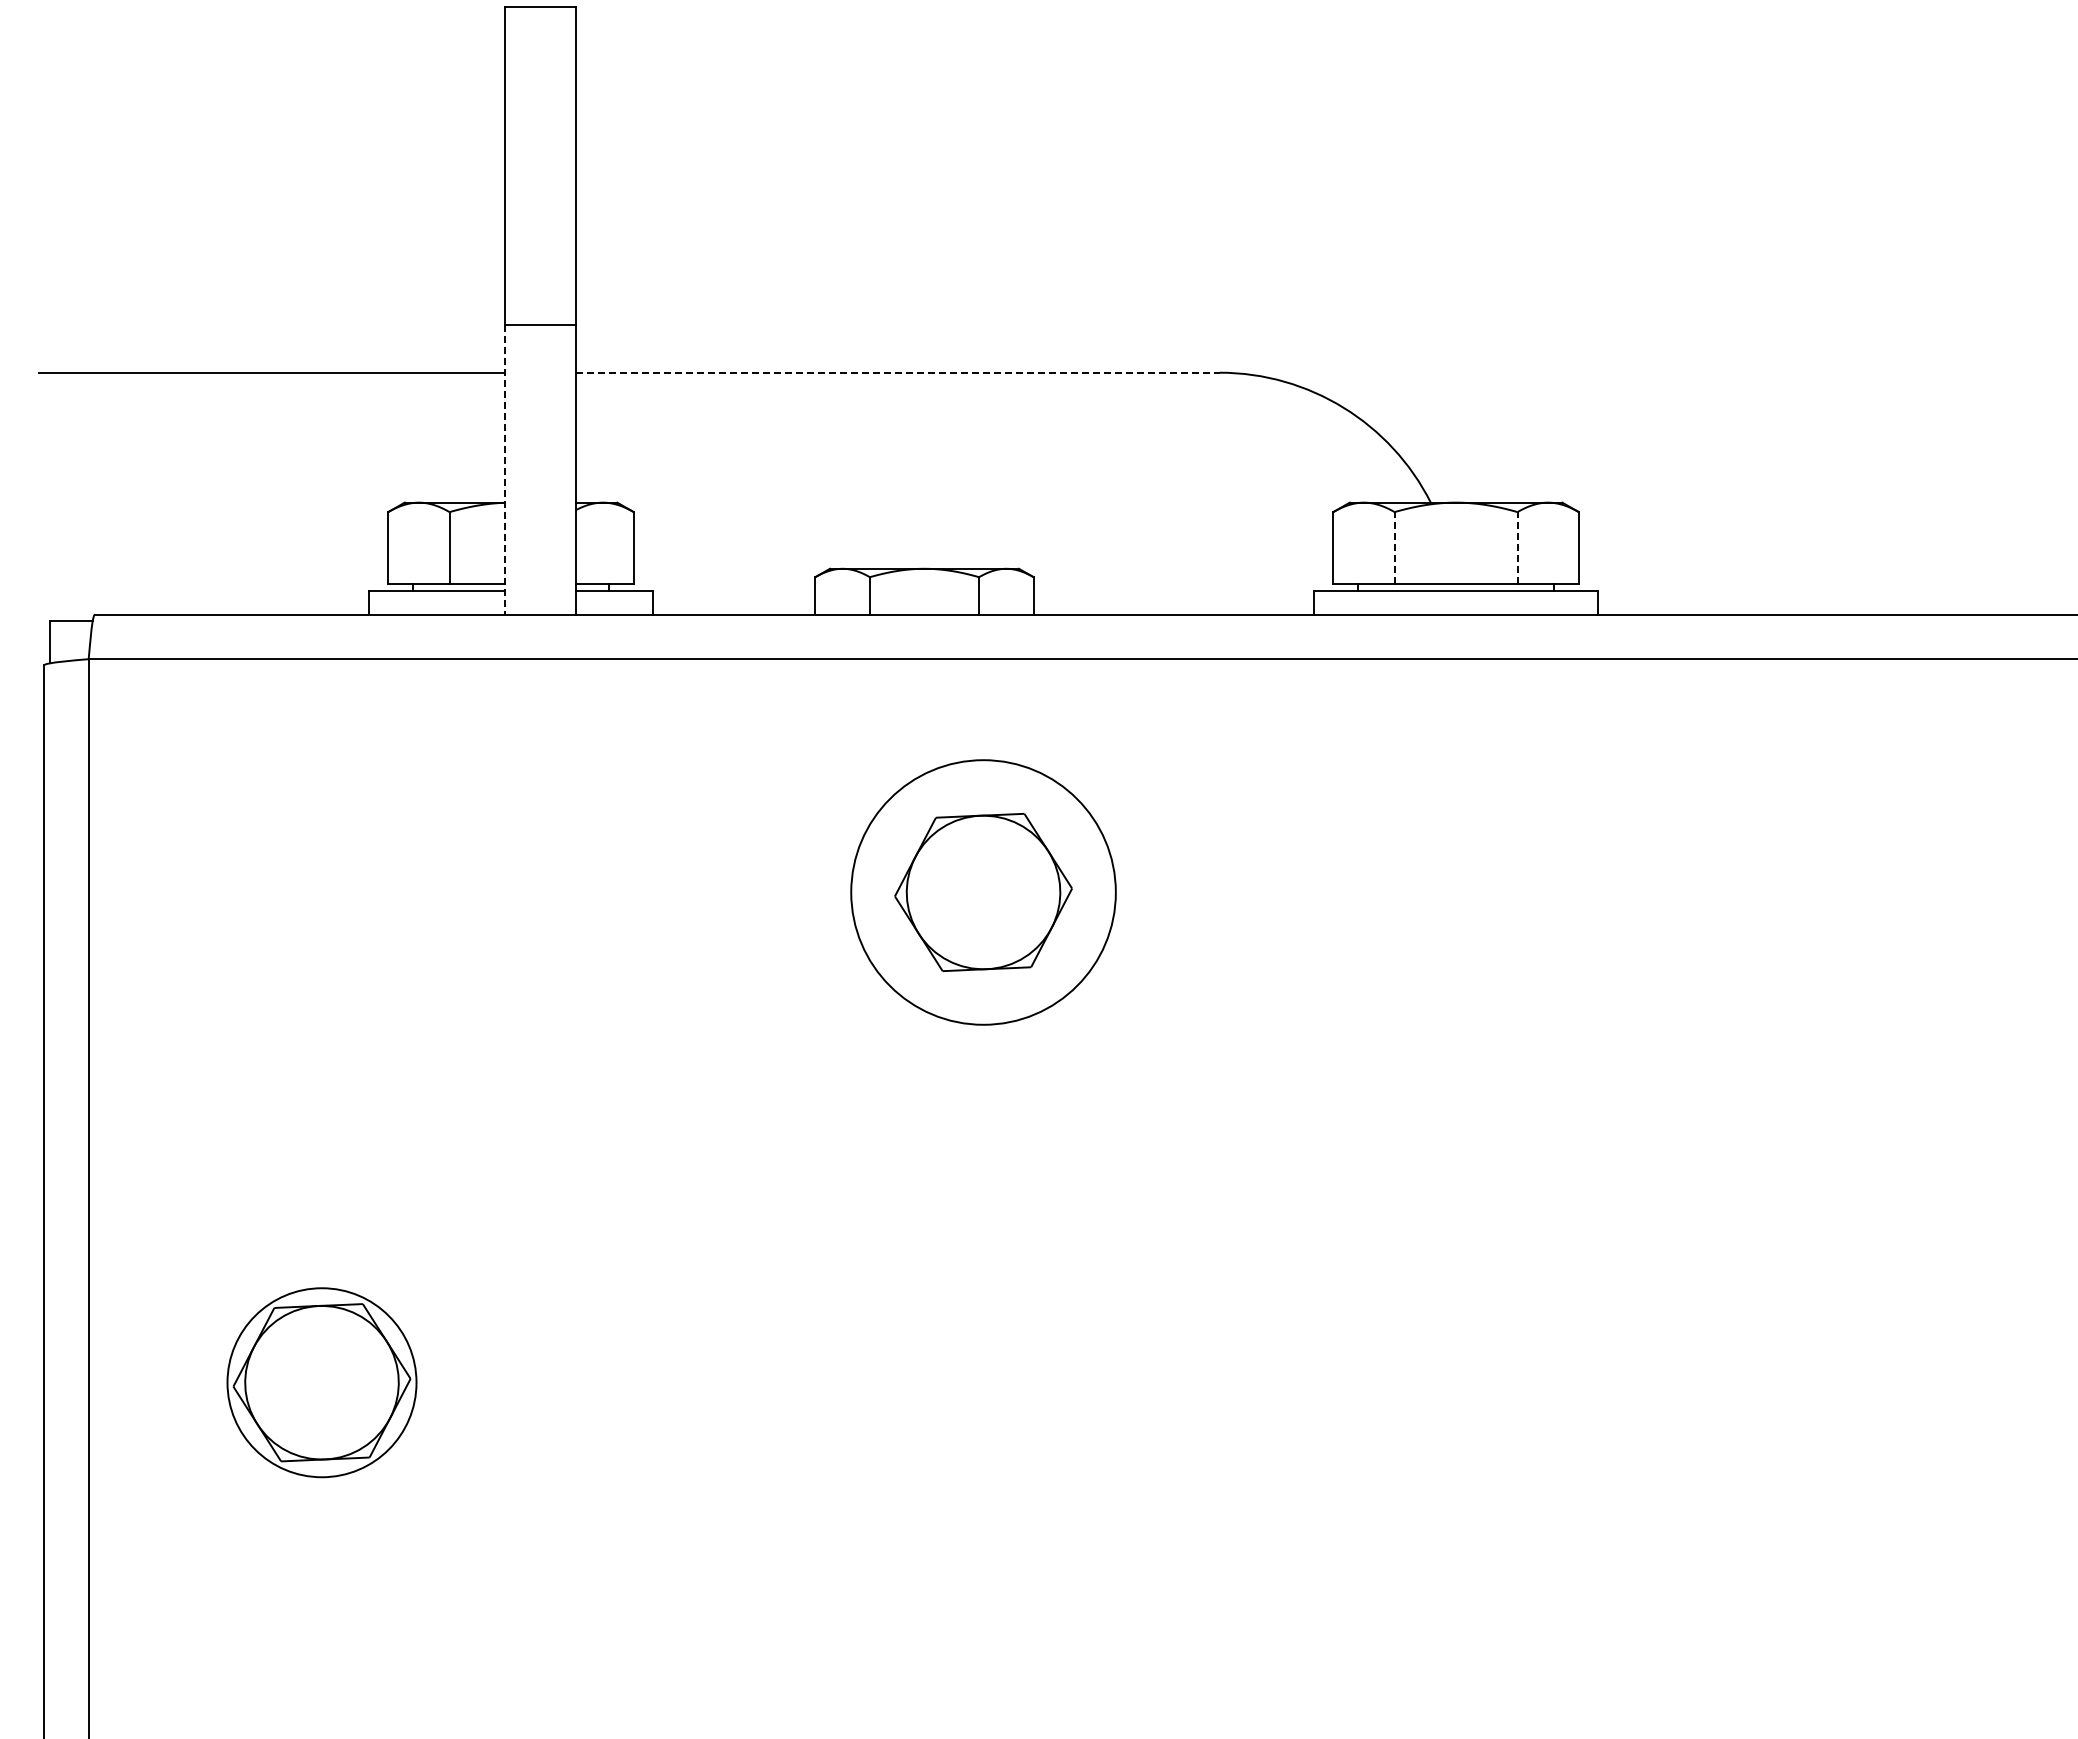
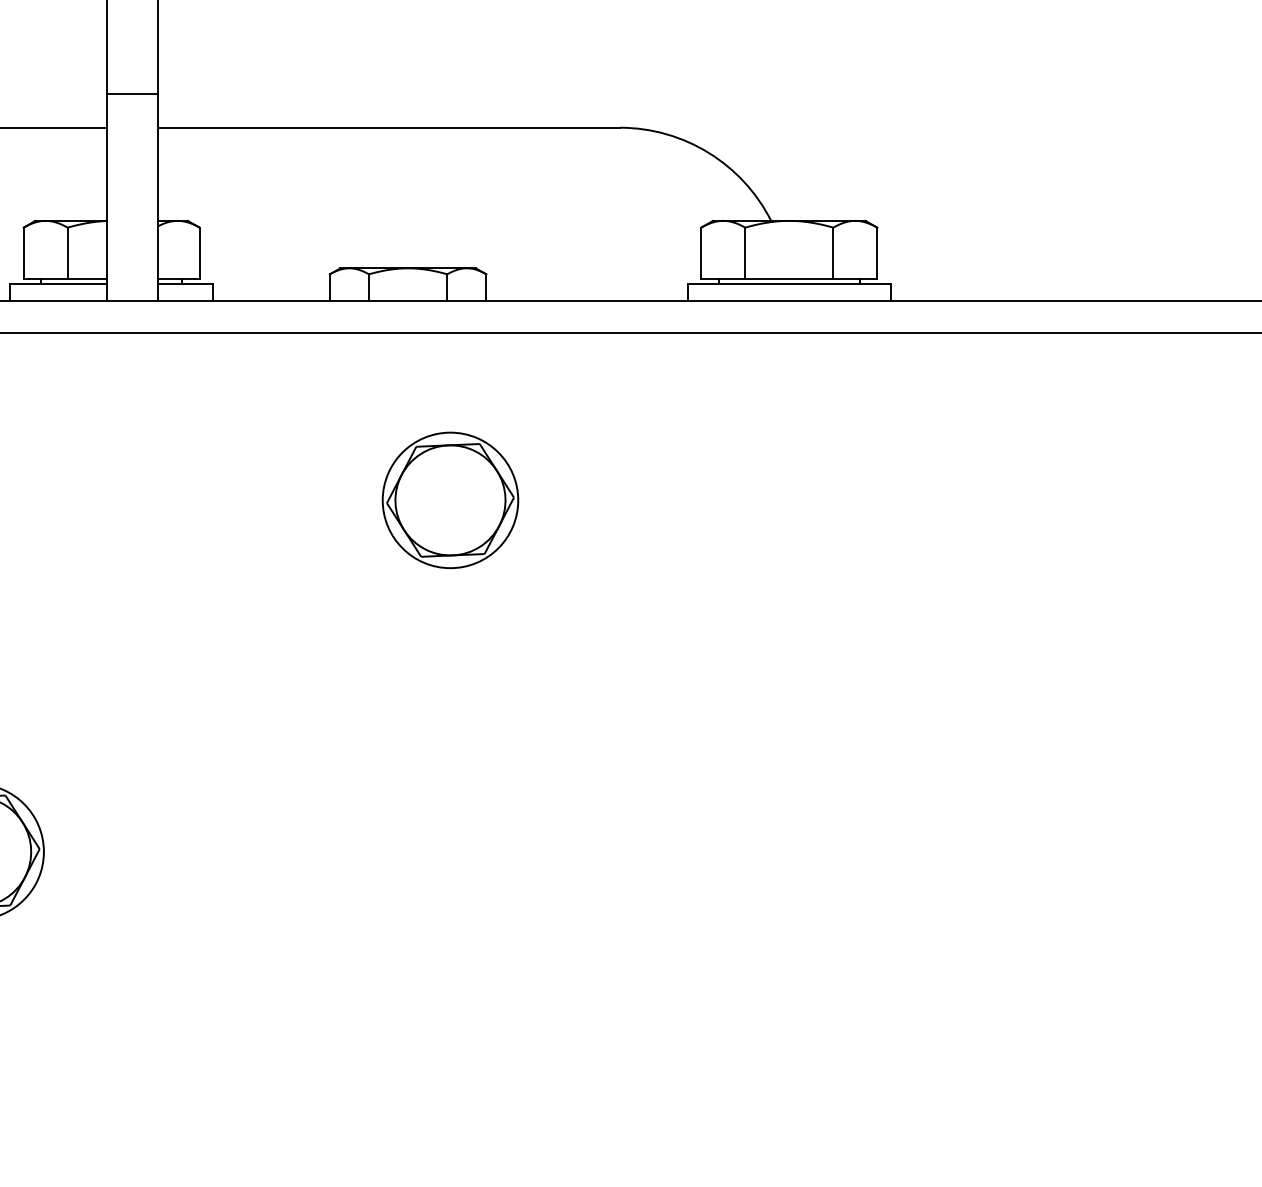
line: (897, 372) -> (388, 127), dashed -> solid
line: (505, 470) -> (107, 197), dashed -> solid
line: (1394, 547) -> (745, 253), dashed -> solid
line: (1517, 547) -> (833, 253), dashed -> solid
circle: (983, 892) -> (450, 500), size x0.71

